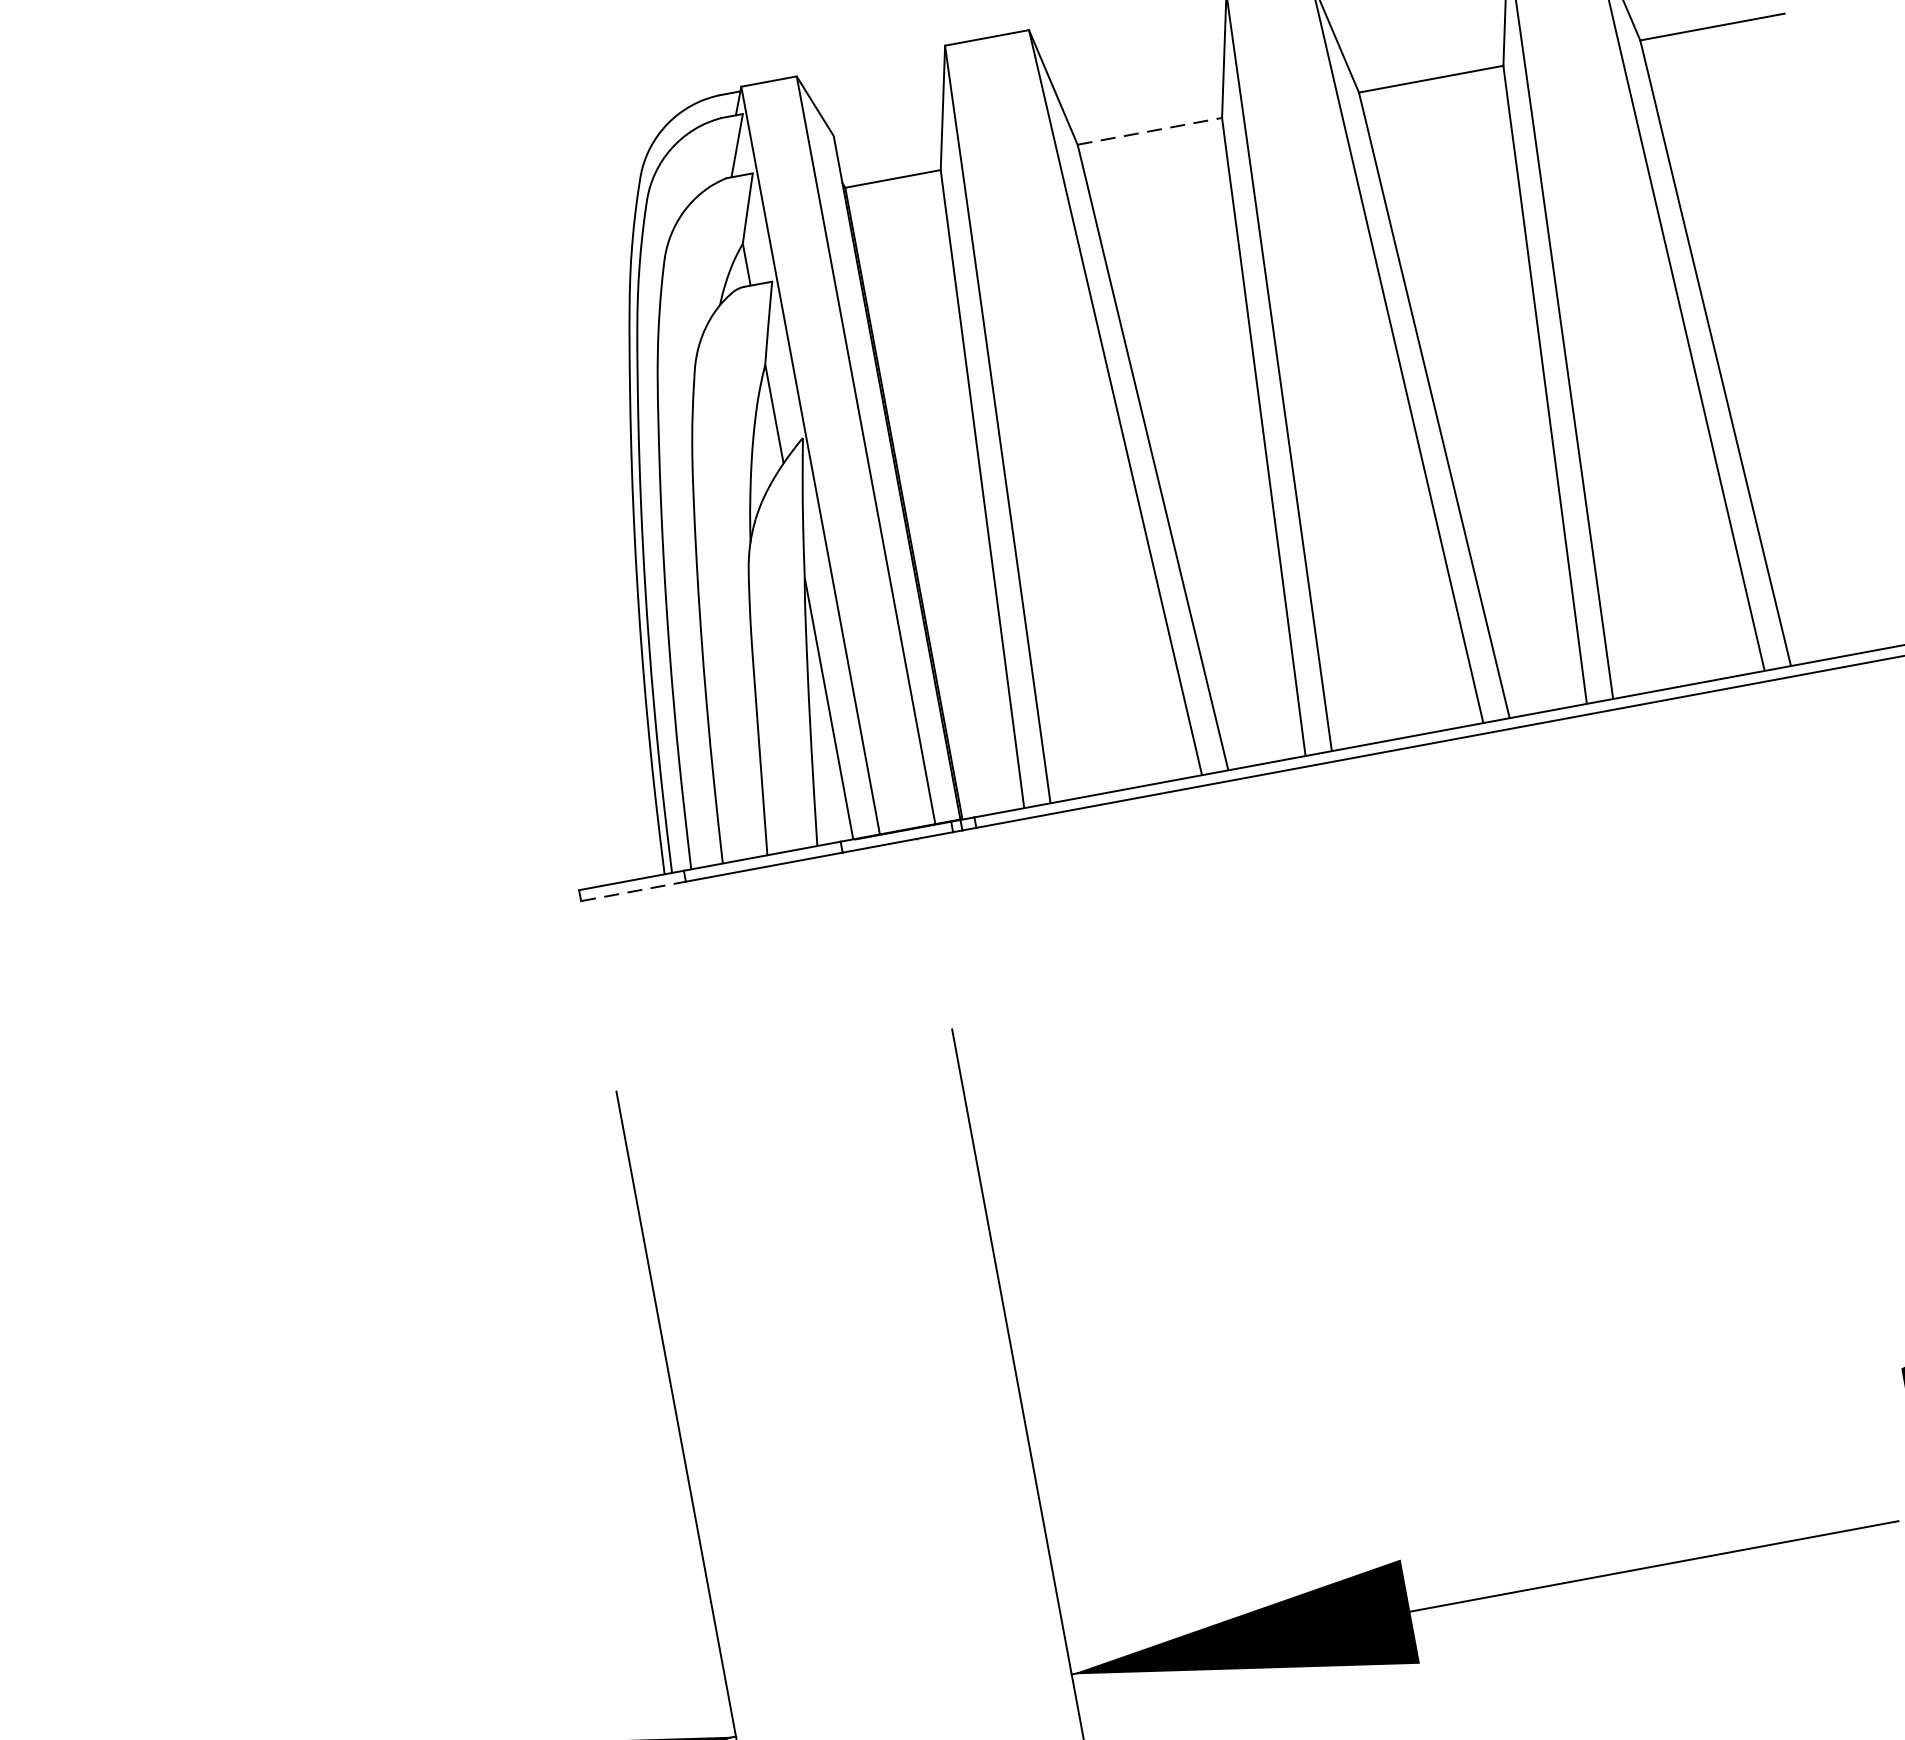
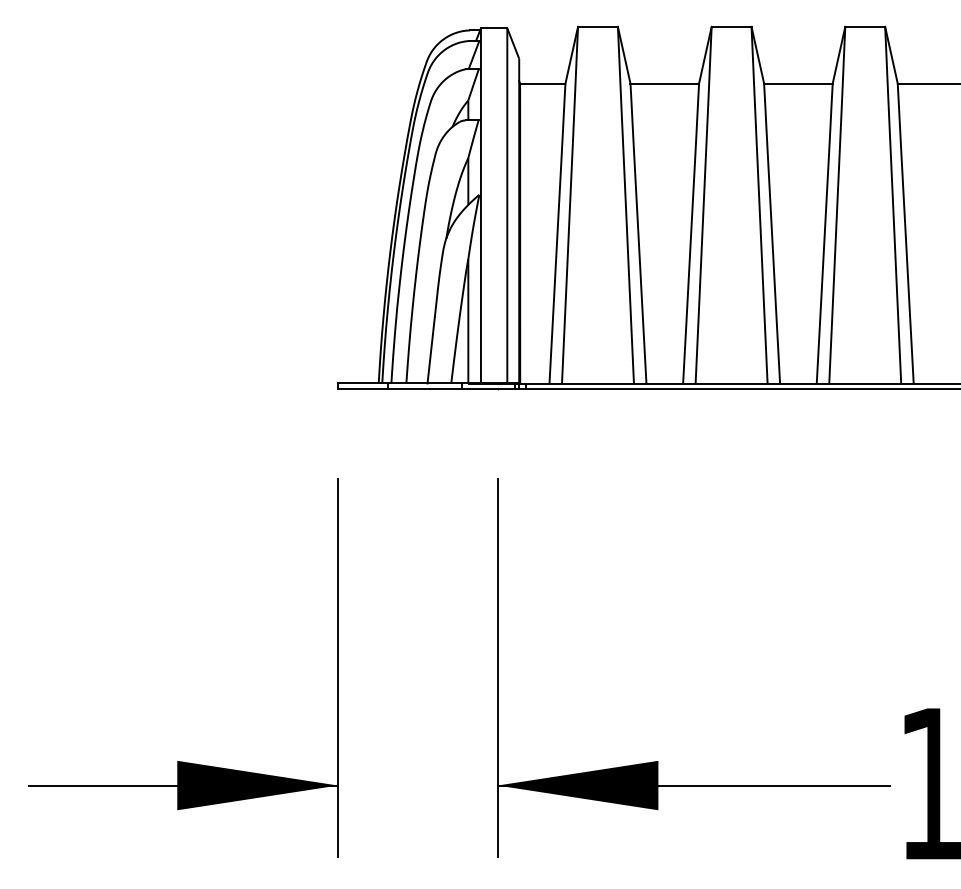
line: (1151, 130) -> (665, 83), dashed -> solid
line: (632, 891) -> (362, 388), dashed -> solid

